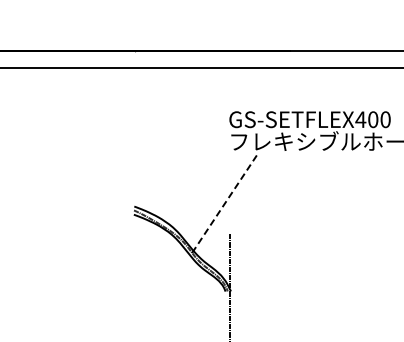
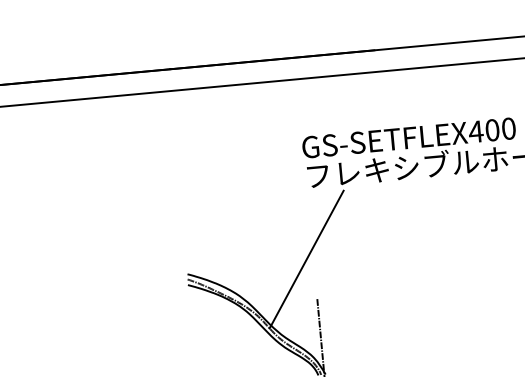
line: (224, 203) -> (306, 259), dashed -> solid

